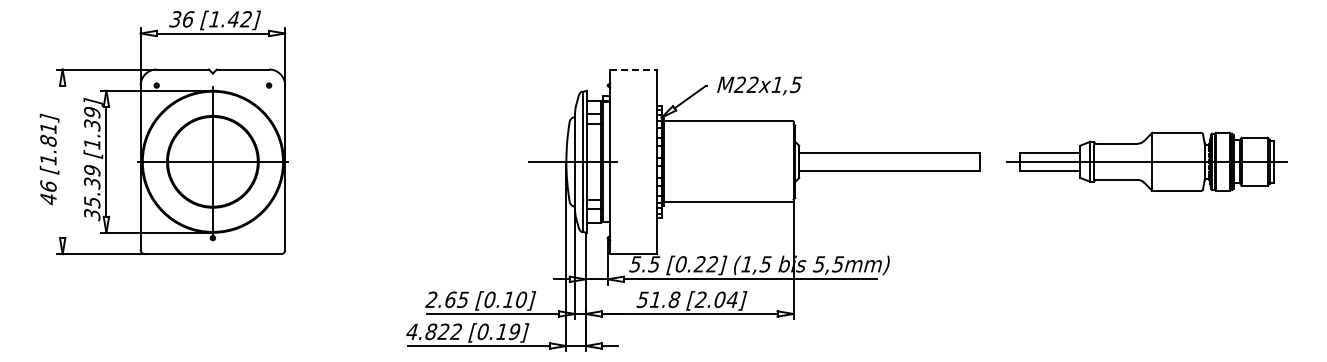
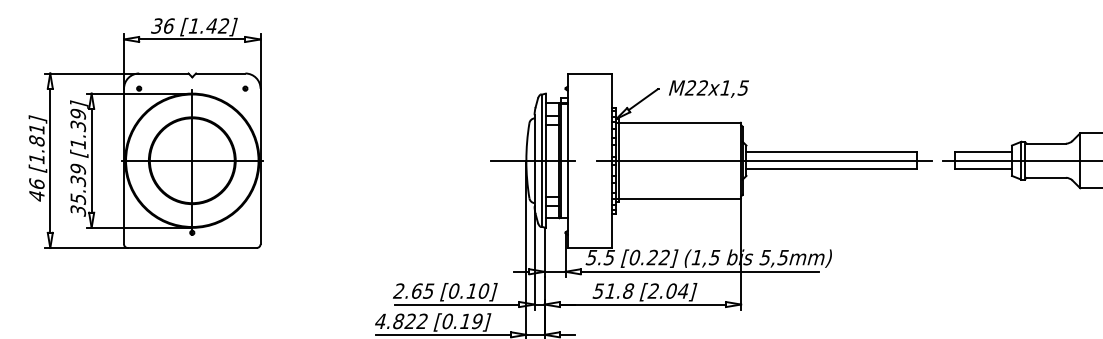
line: (633, 69) -> (589, 73), dashed -> solid
line: (62, 161) -> (50, 160), added
line: (818, 161) -> (764, 160), added

